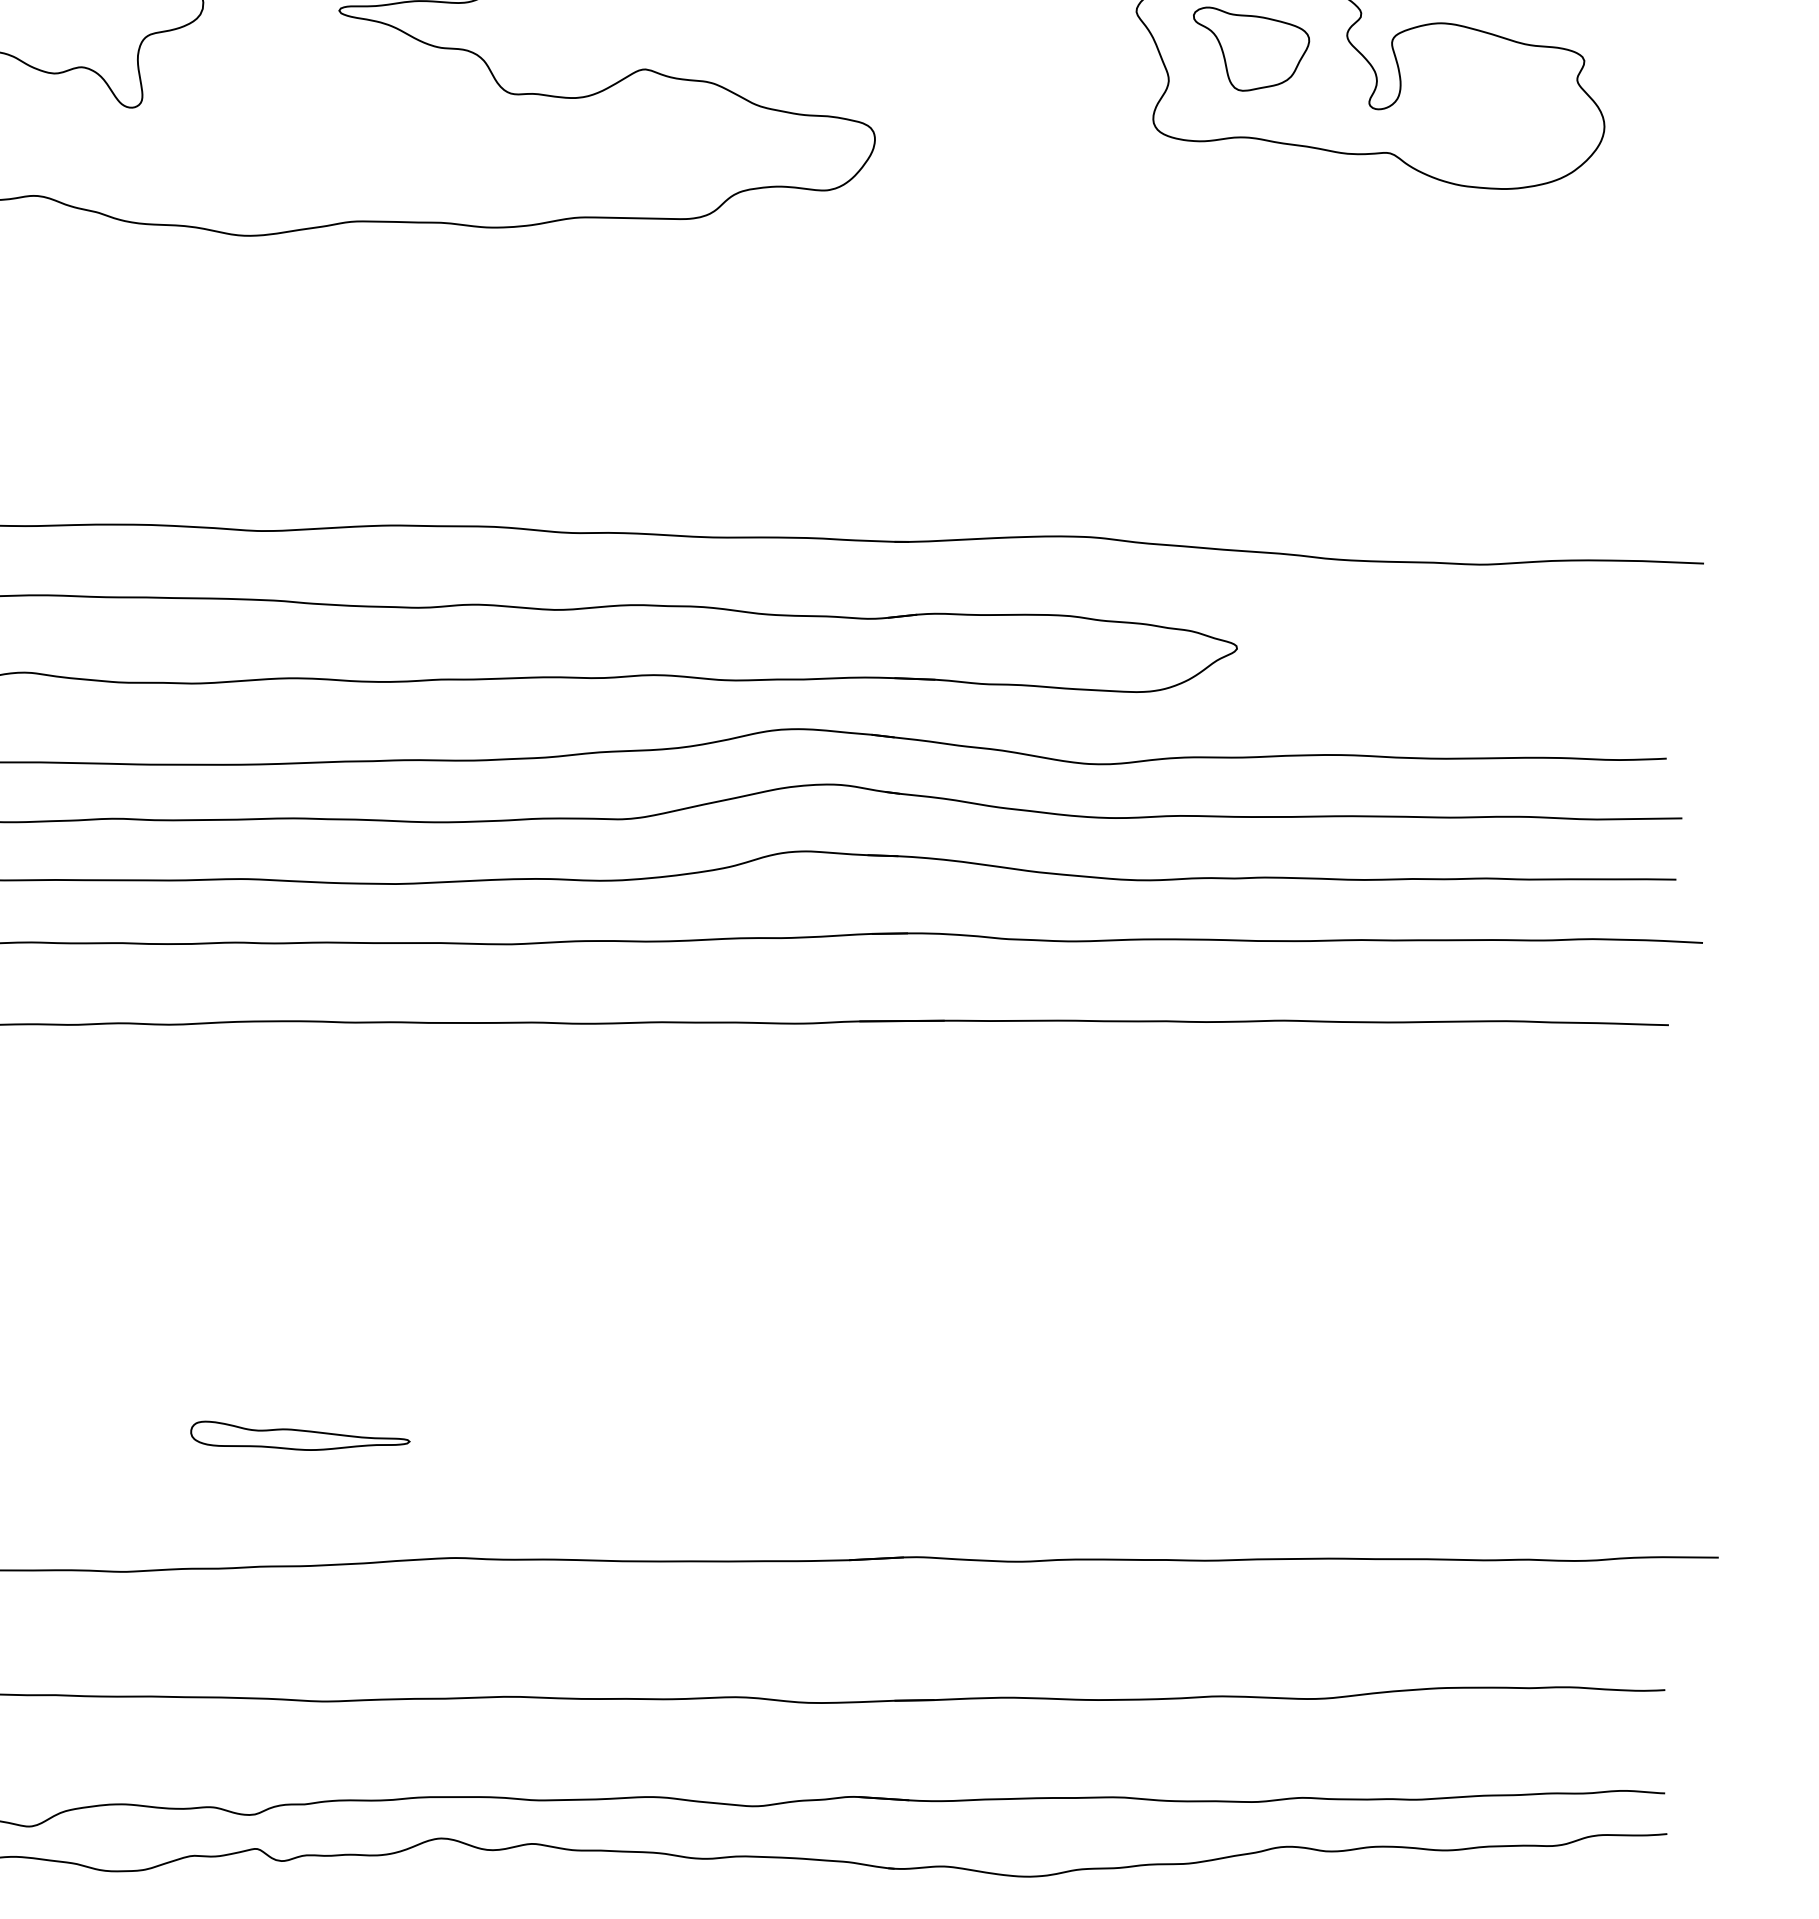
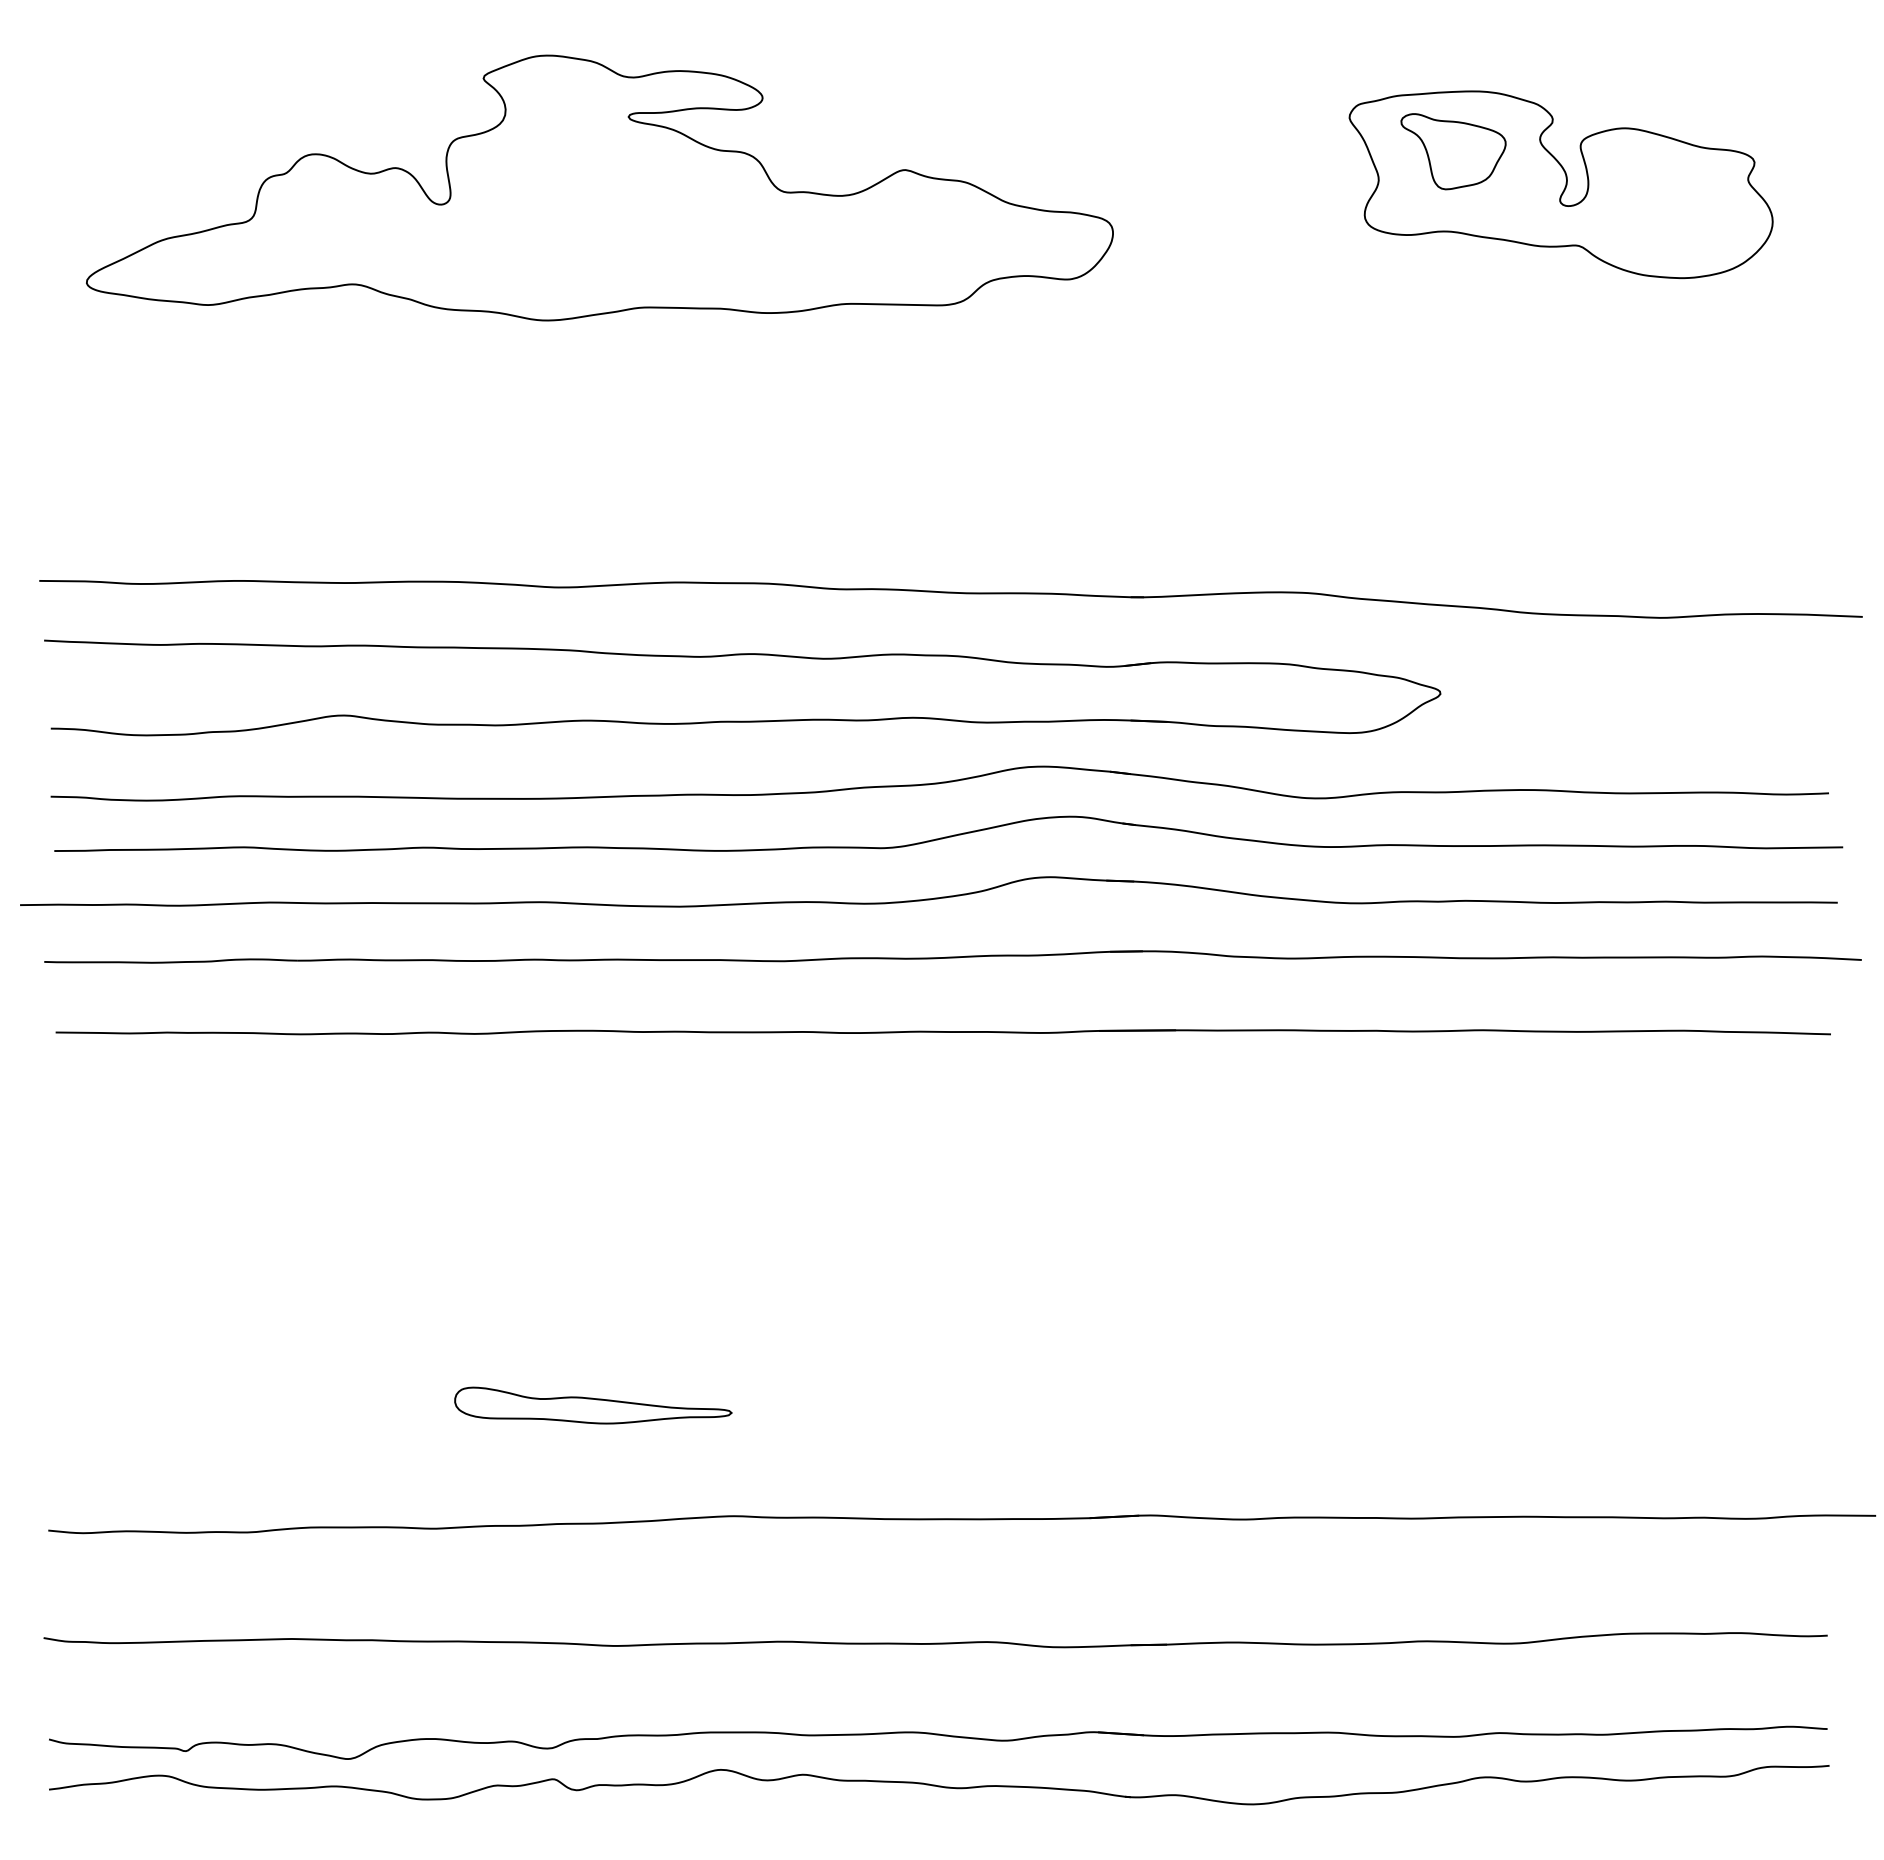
part: (300, 1435) -> (593, 1405), size x1.4

